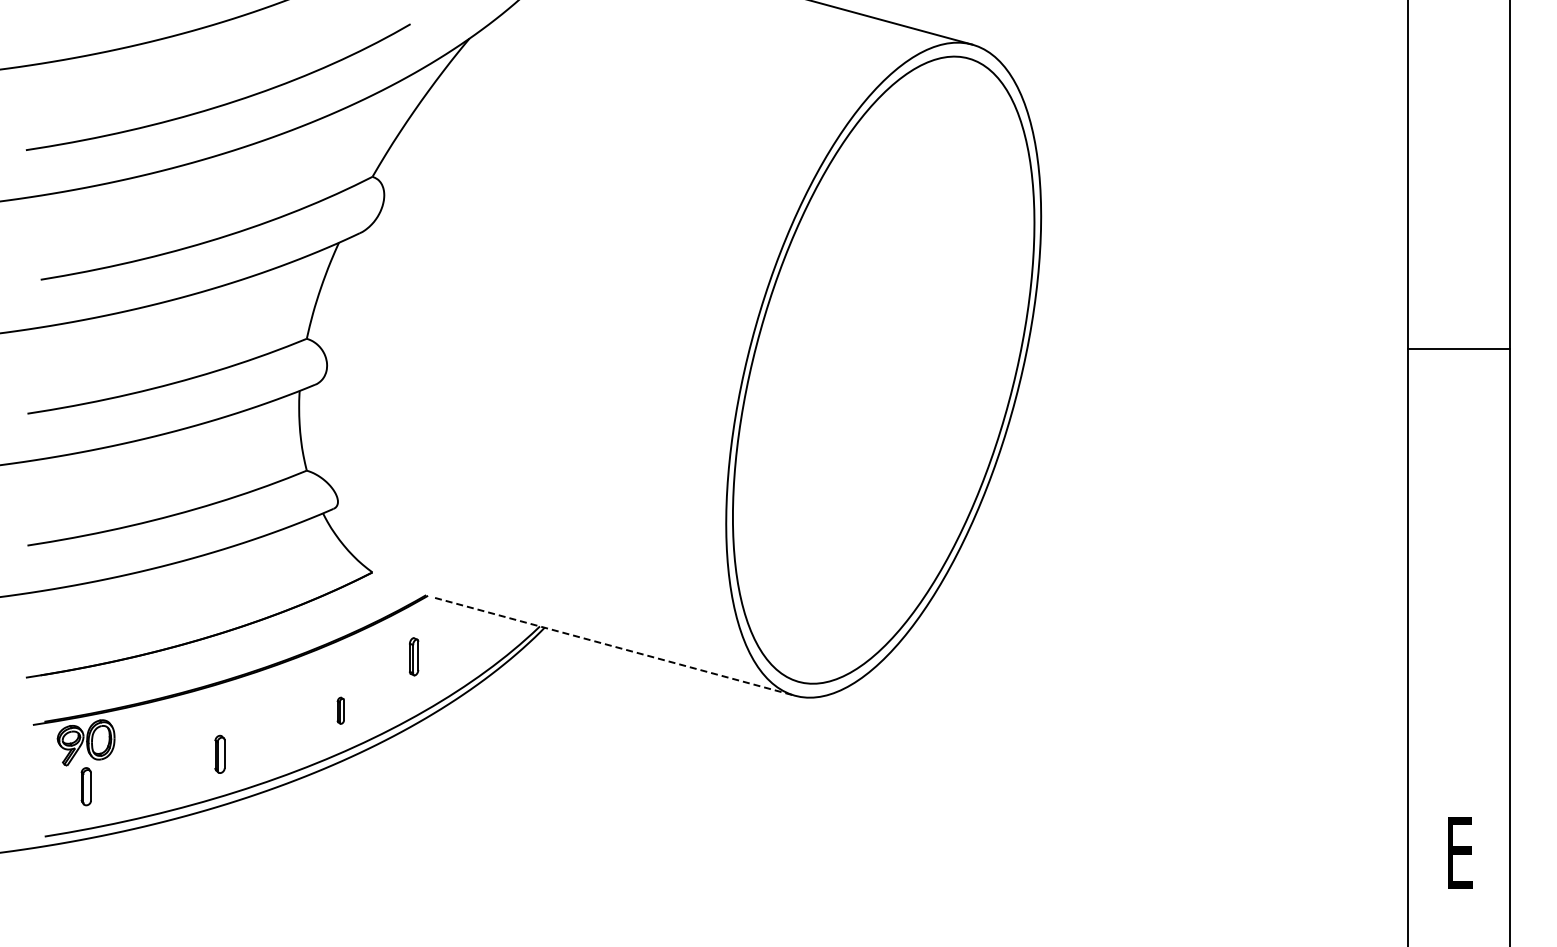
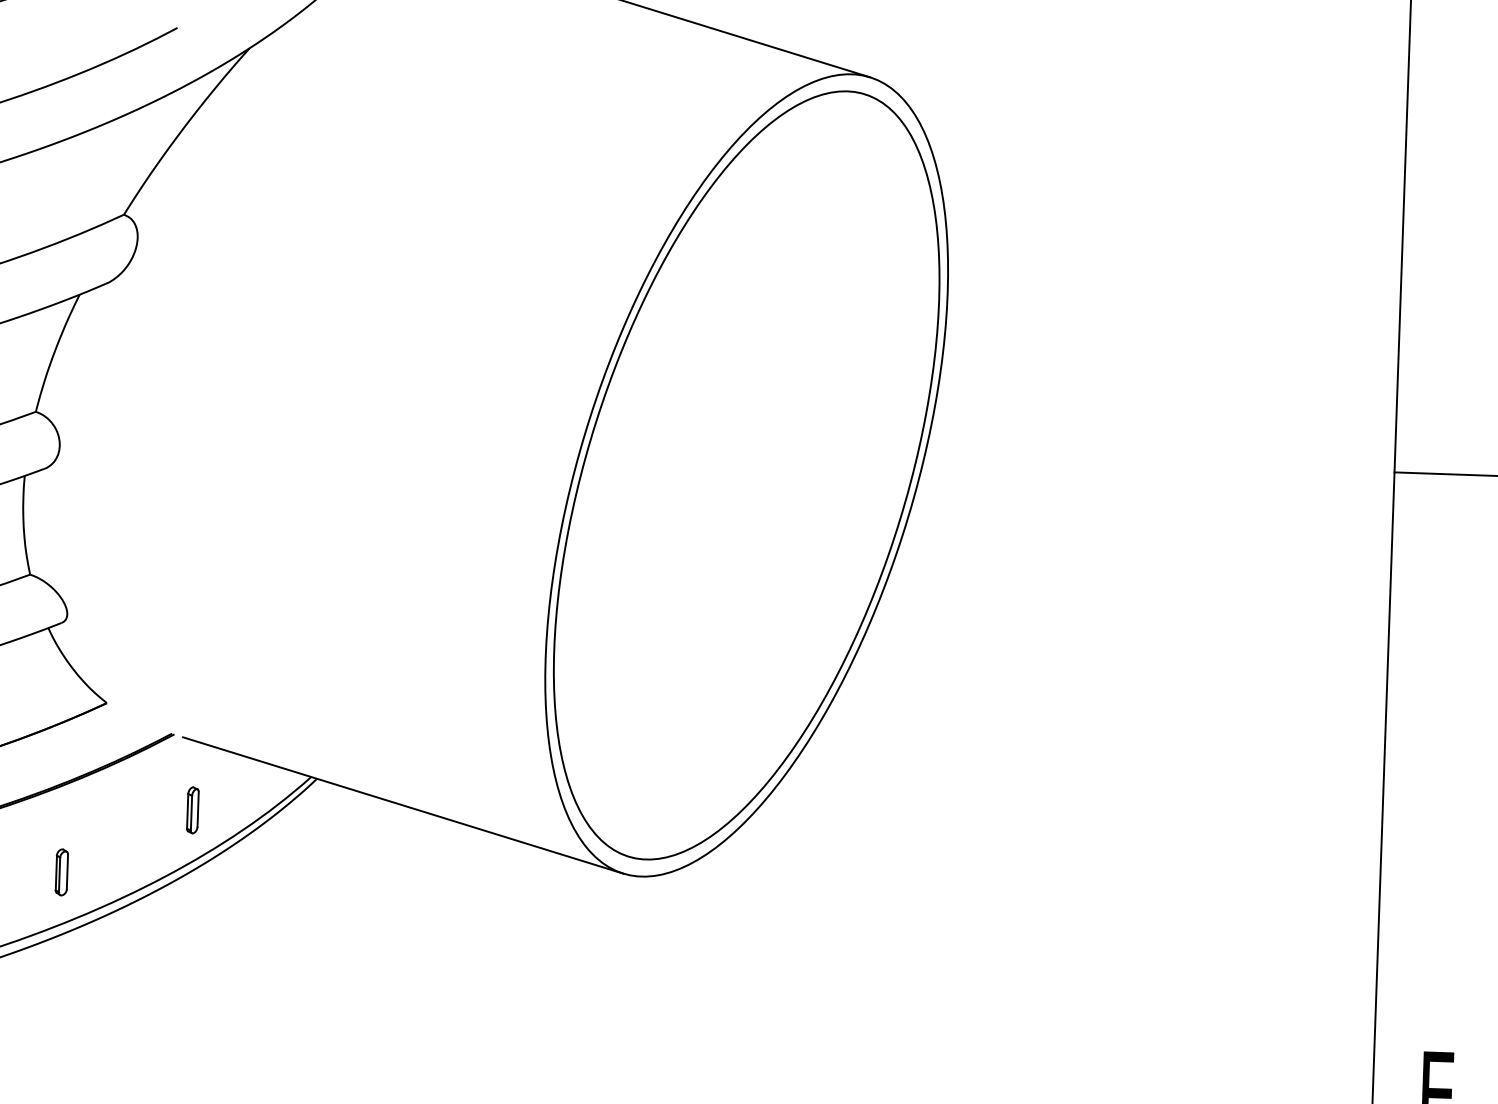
line: (615, 646) -> (403, 805), dashed -> solid
part: (414, 656) -> (193, 810), moved
part: (340, 710) -> (61, 872), size x1.43

